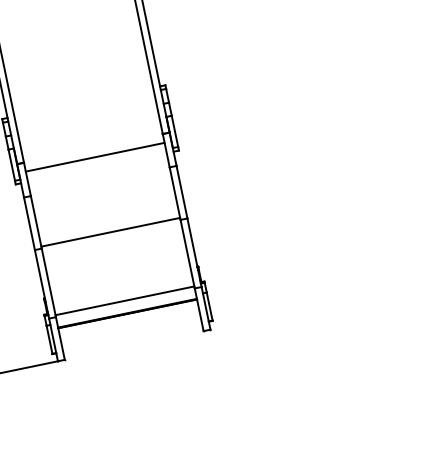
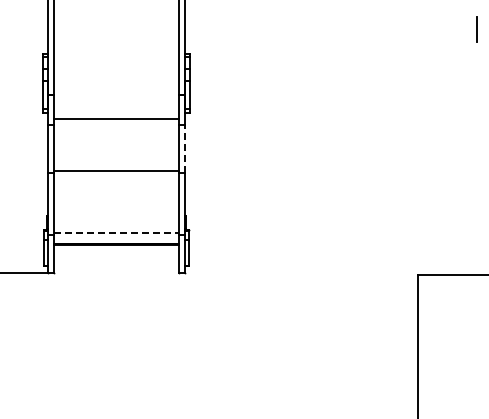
line: (95, 157) -> (116, 119), moved
line: (182, 192) -> (185, 149), solid -> dashed
line: (124, 300) -> (116, 232), solid -> dashed

